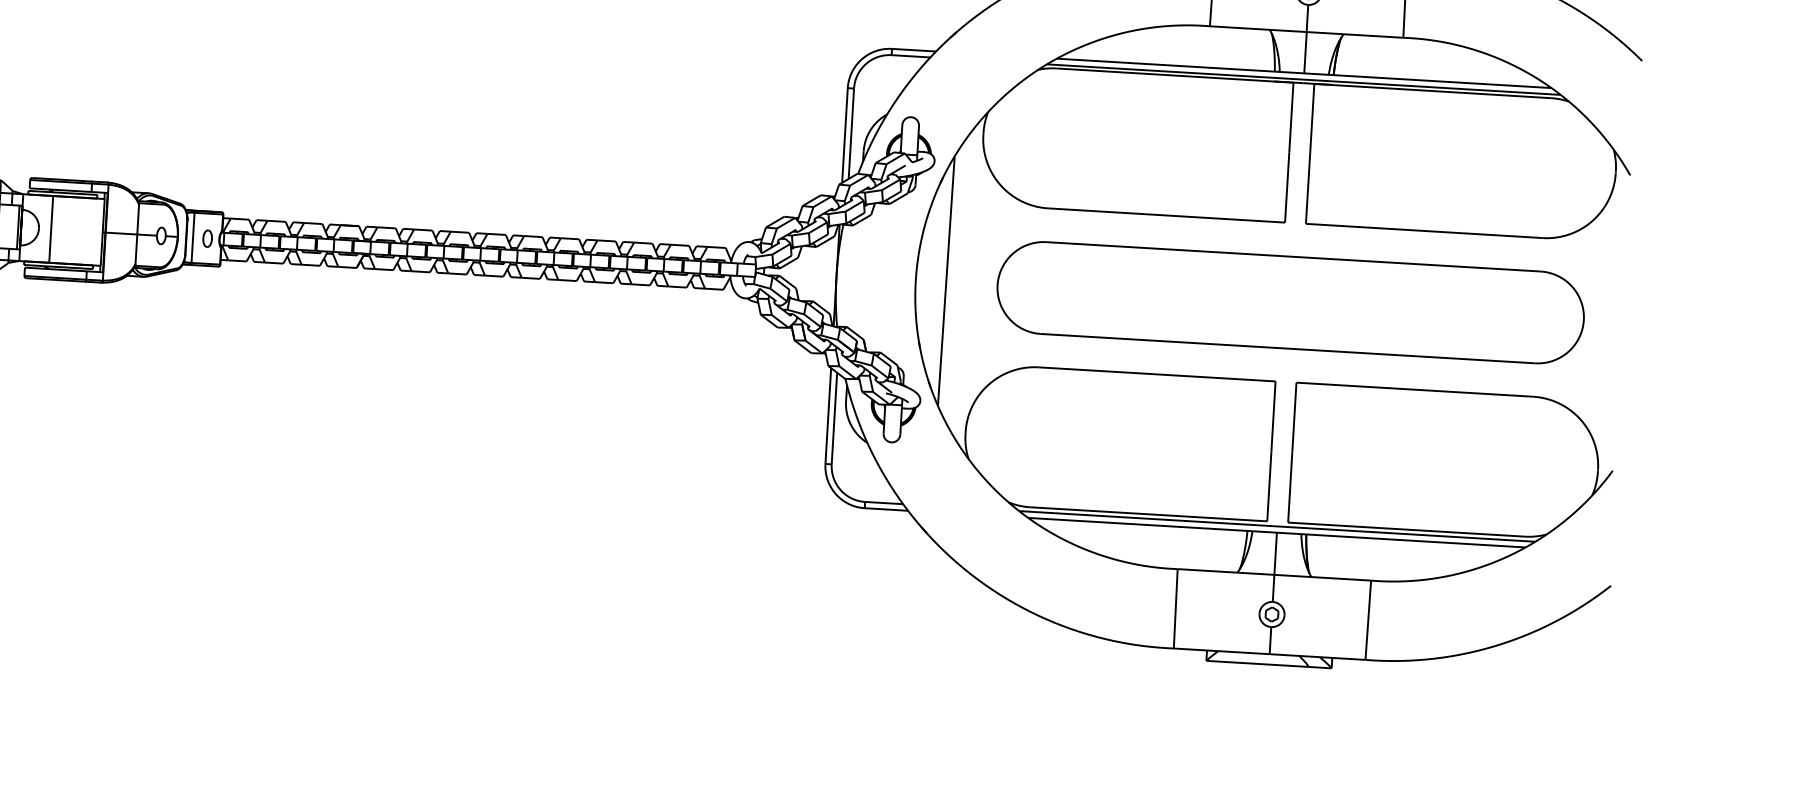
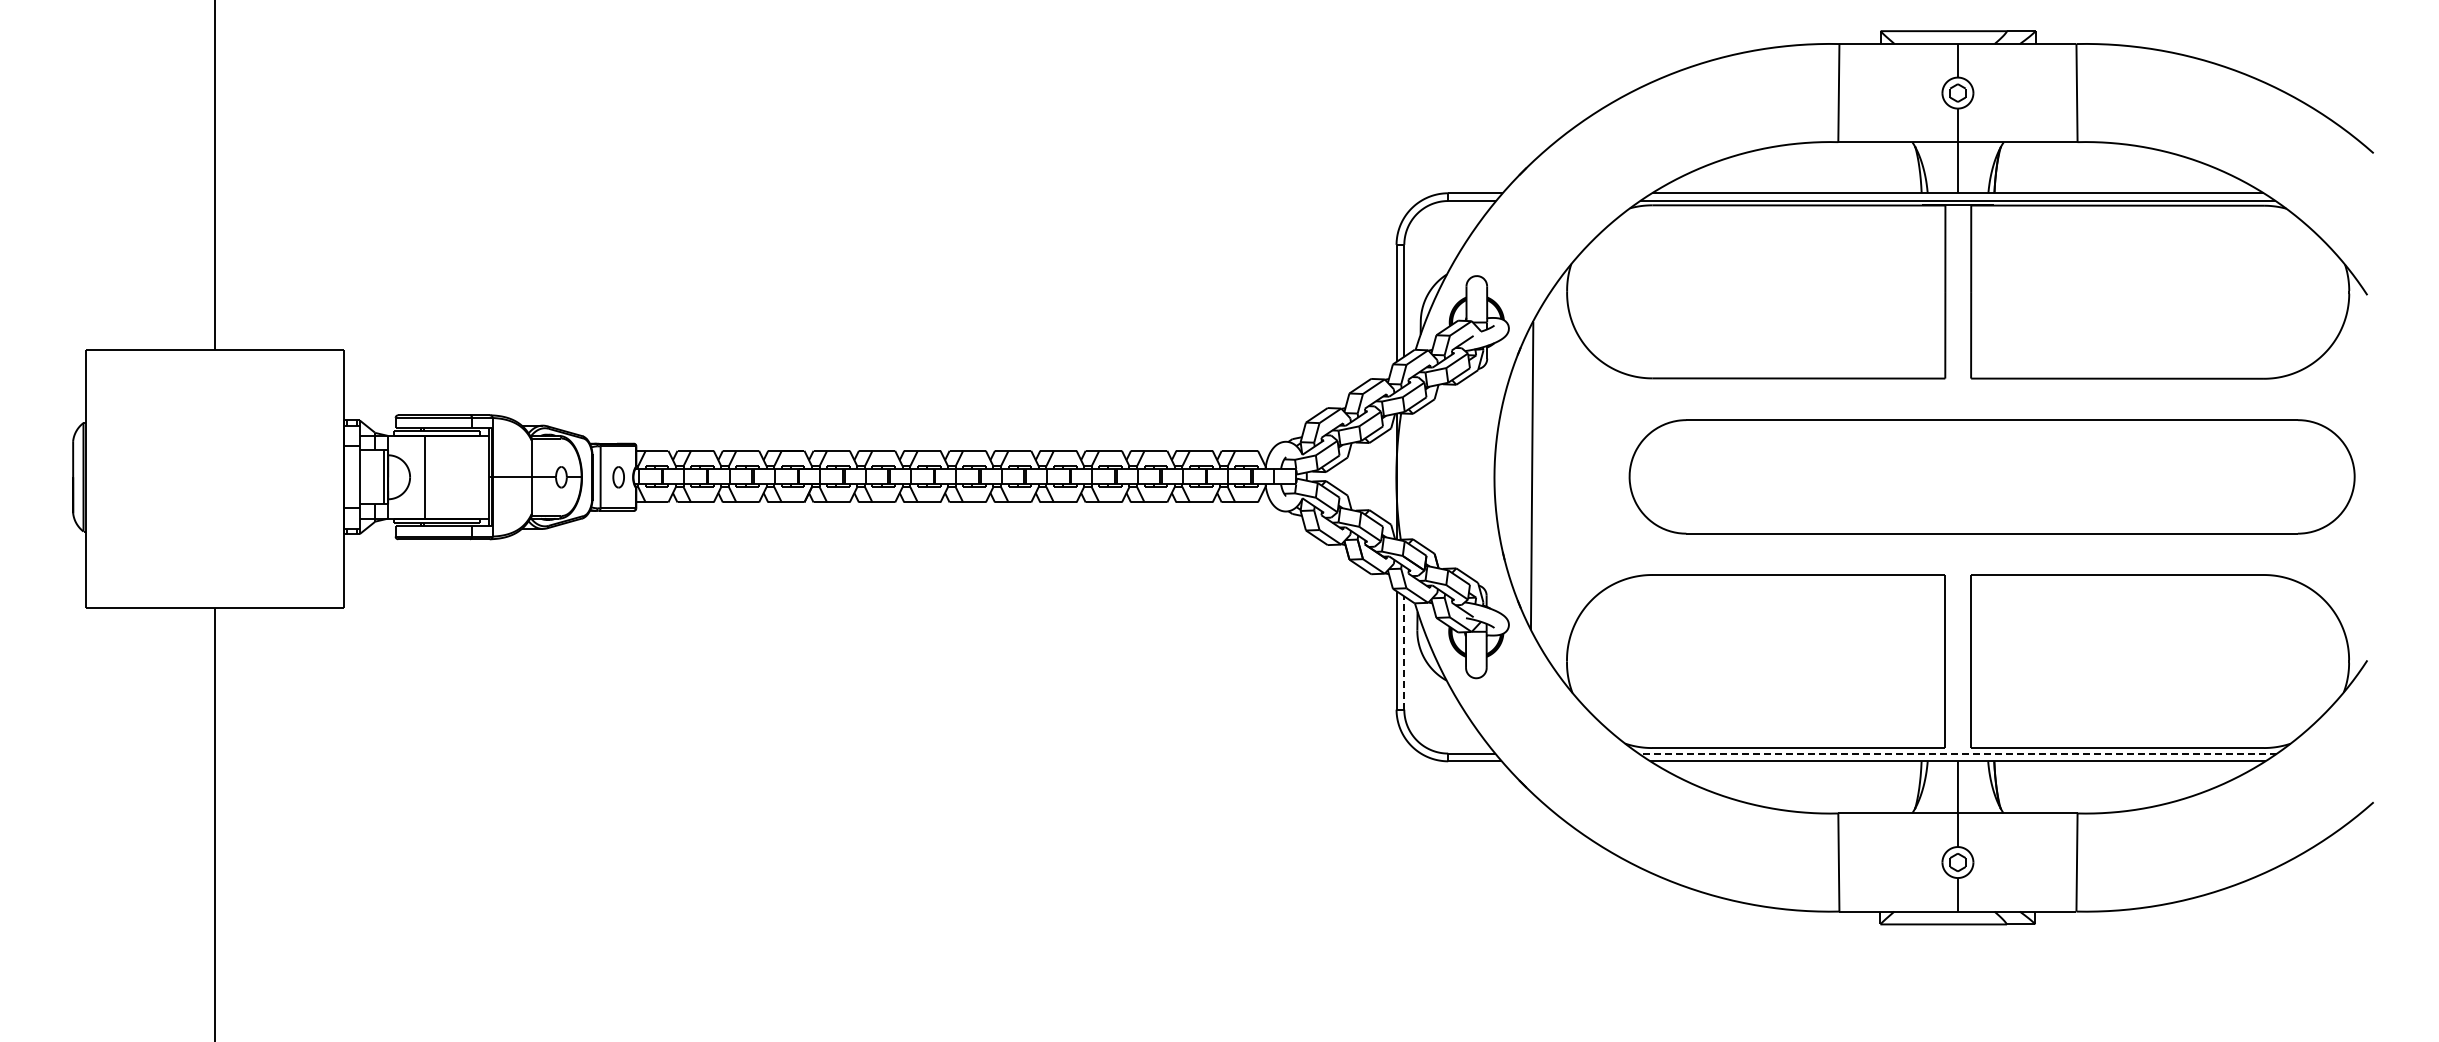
part: (1290, 302) -> (1991, 476), moved
line: (834, 418) -> (1404, 653), solid -> dashed
line: (1276, 526) -> (1957, 753), solid -> dashed

